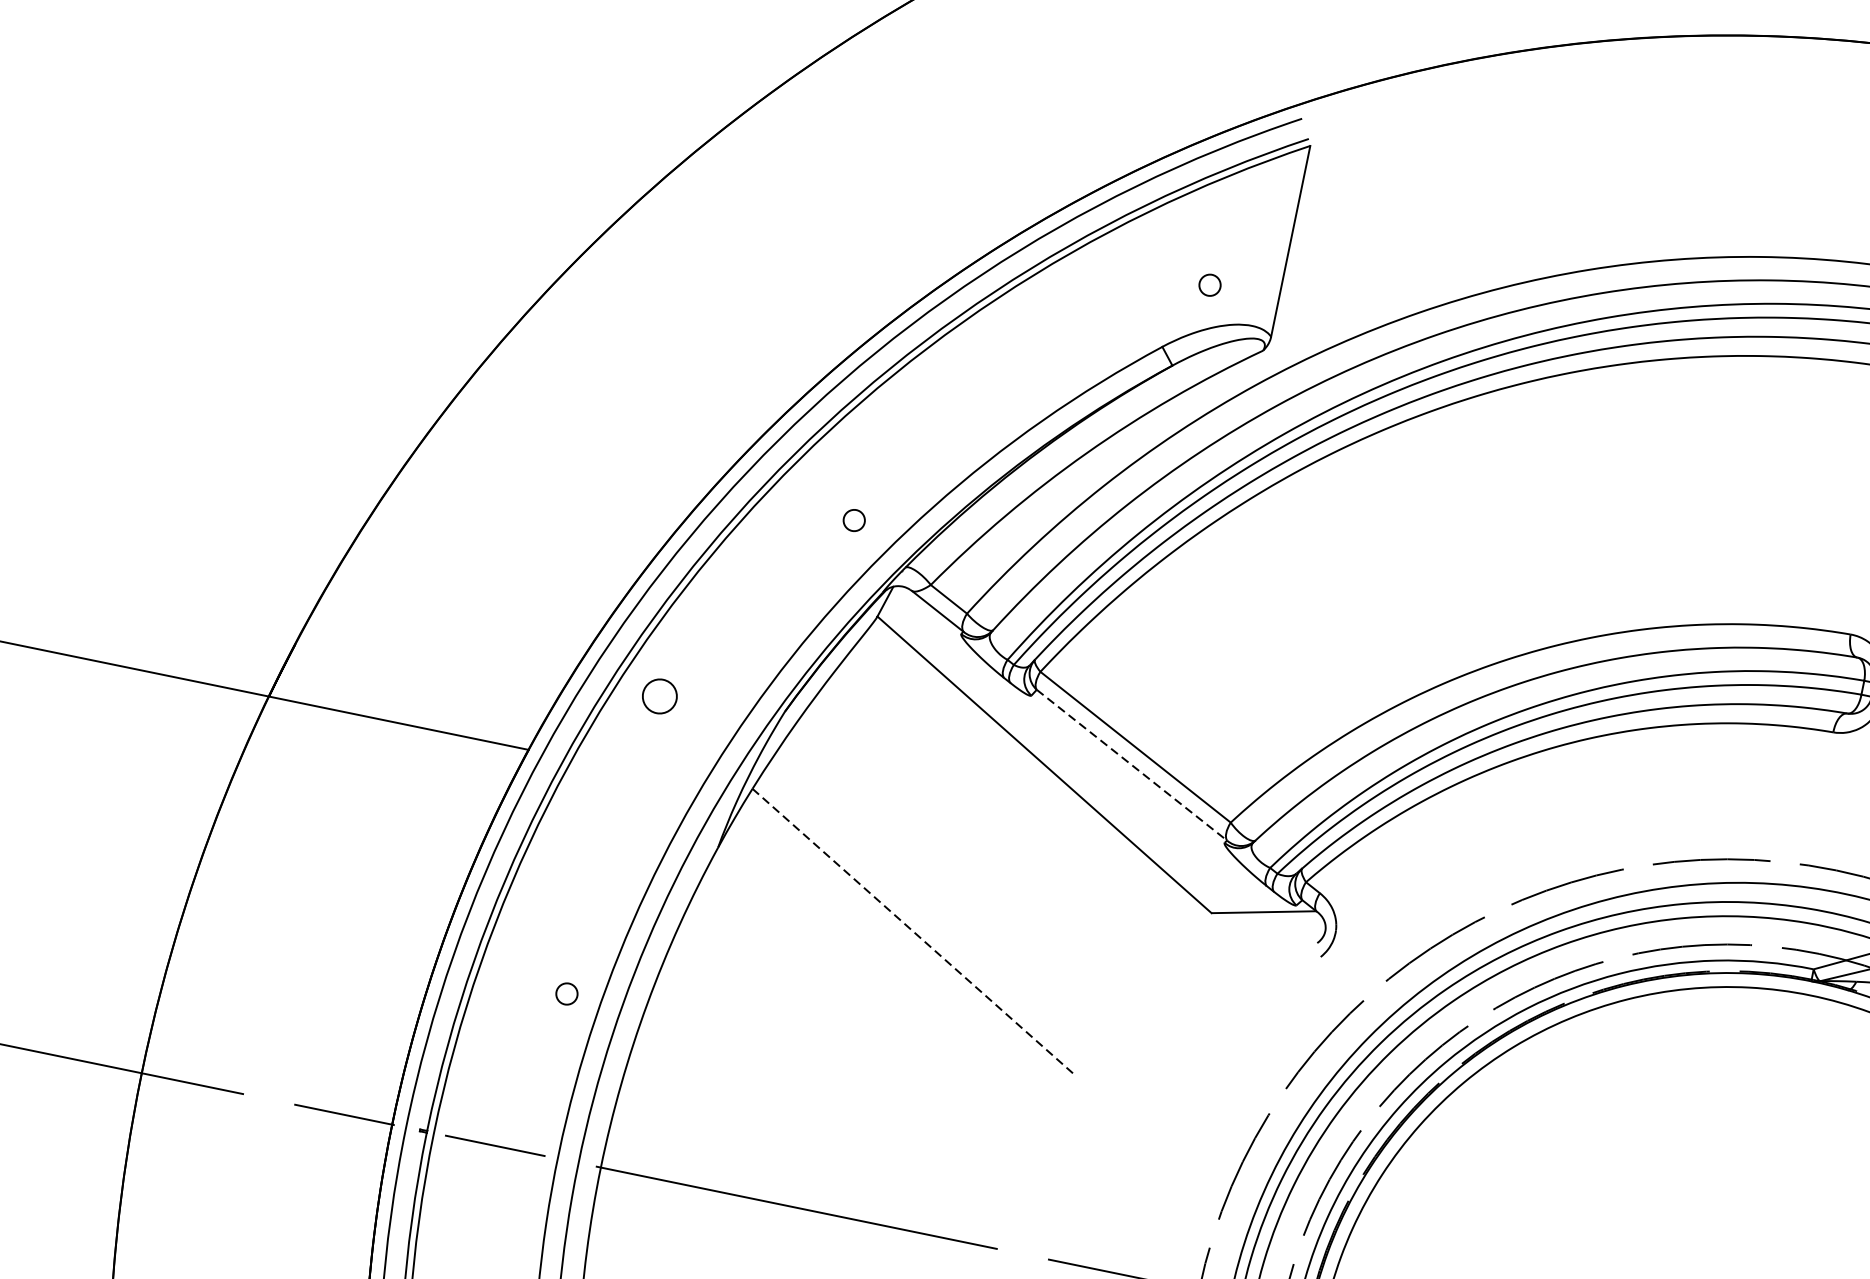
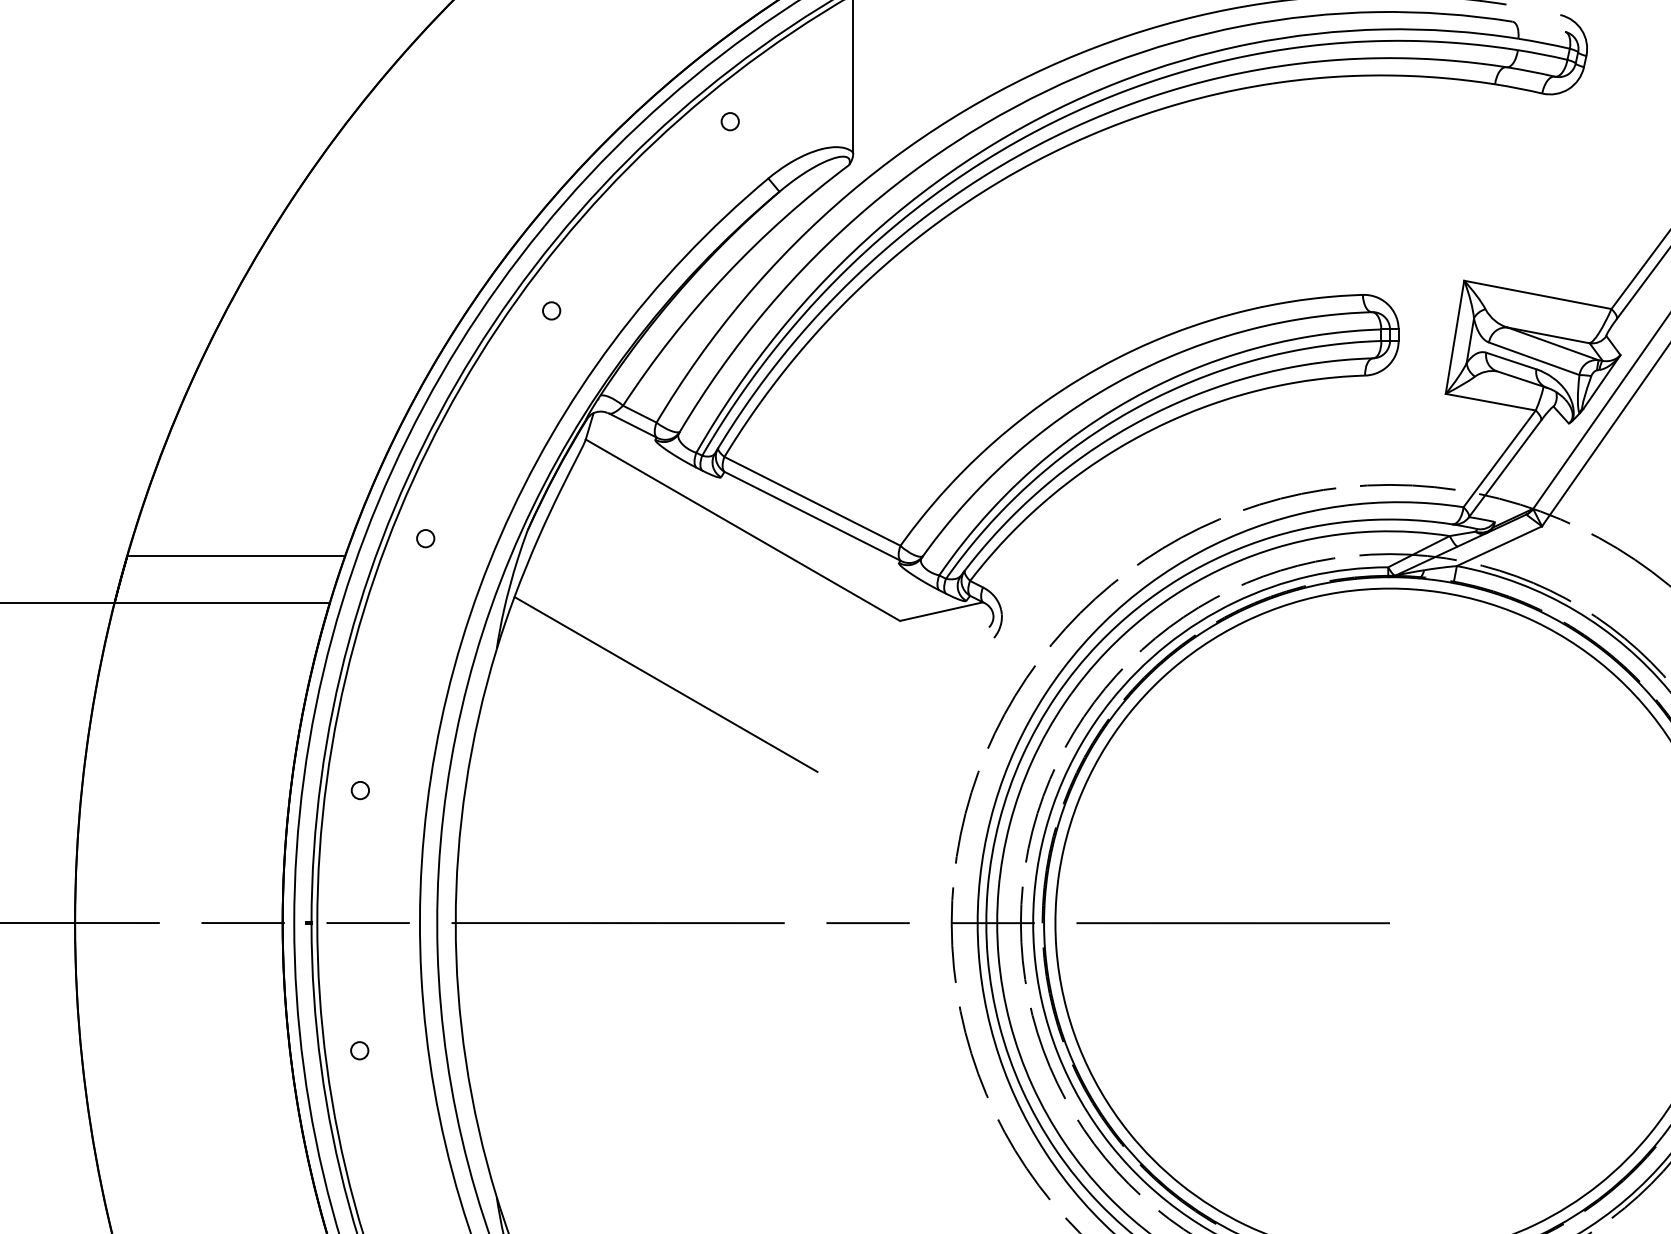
circle: (1209, 284) -> (729, 121), moved
circle: (854, 519) -> (551, 310), moved
line: (427, 671) -> (236, 556), added
circle: (659, 696) -> (425, 538), size x0.62
line: (1131, 765) -> (812, 516), dashed -> solid
line: (914, 931) -> (666, 684), dashed -> solid
circle: (565, 993) -> (359, 790), moved

